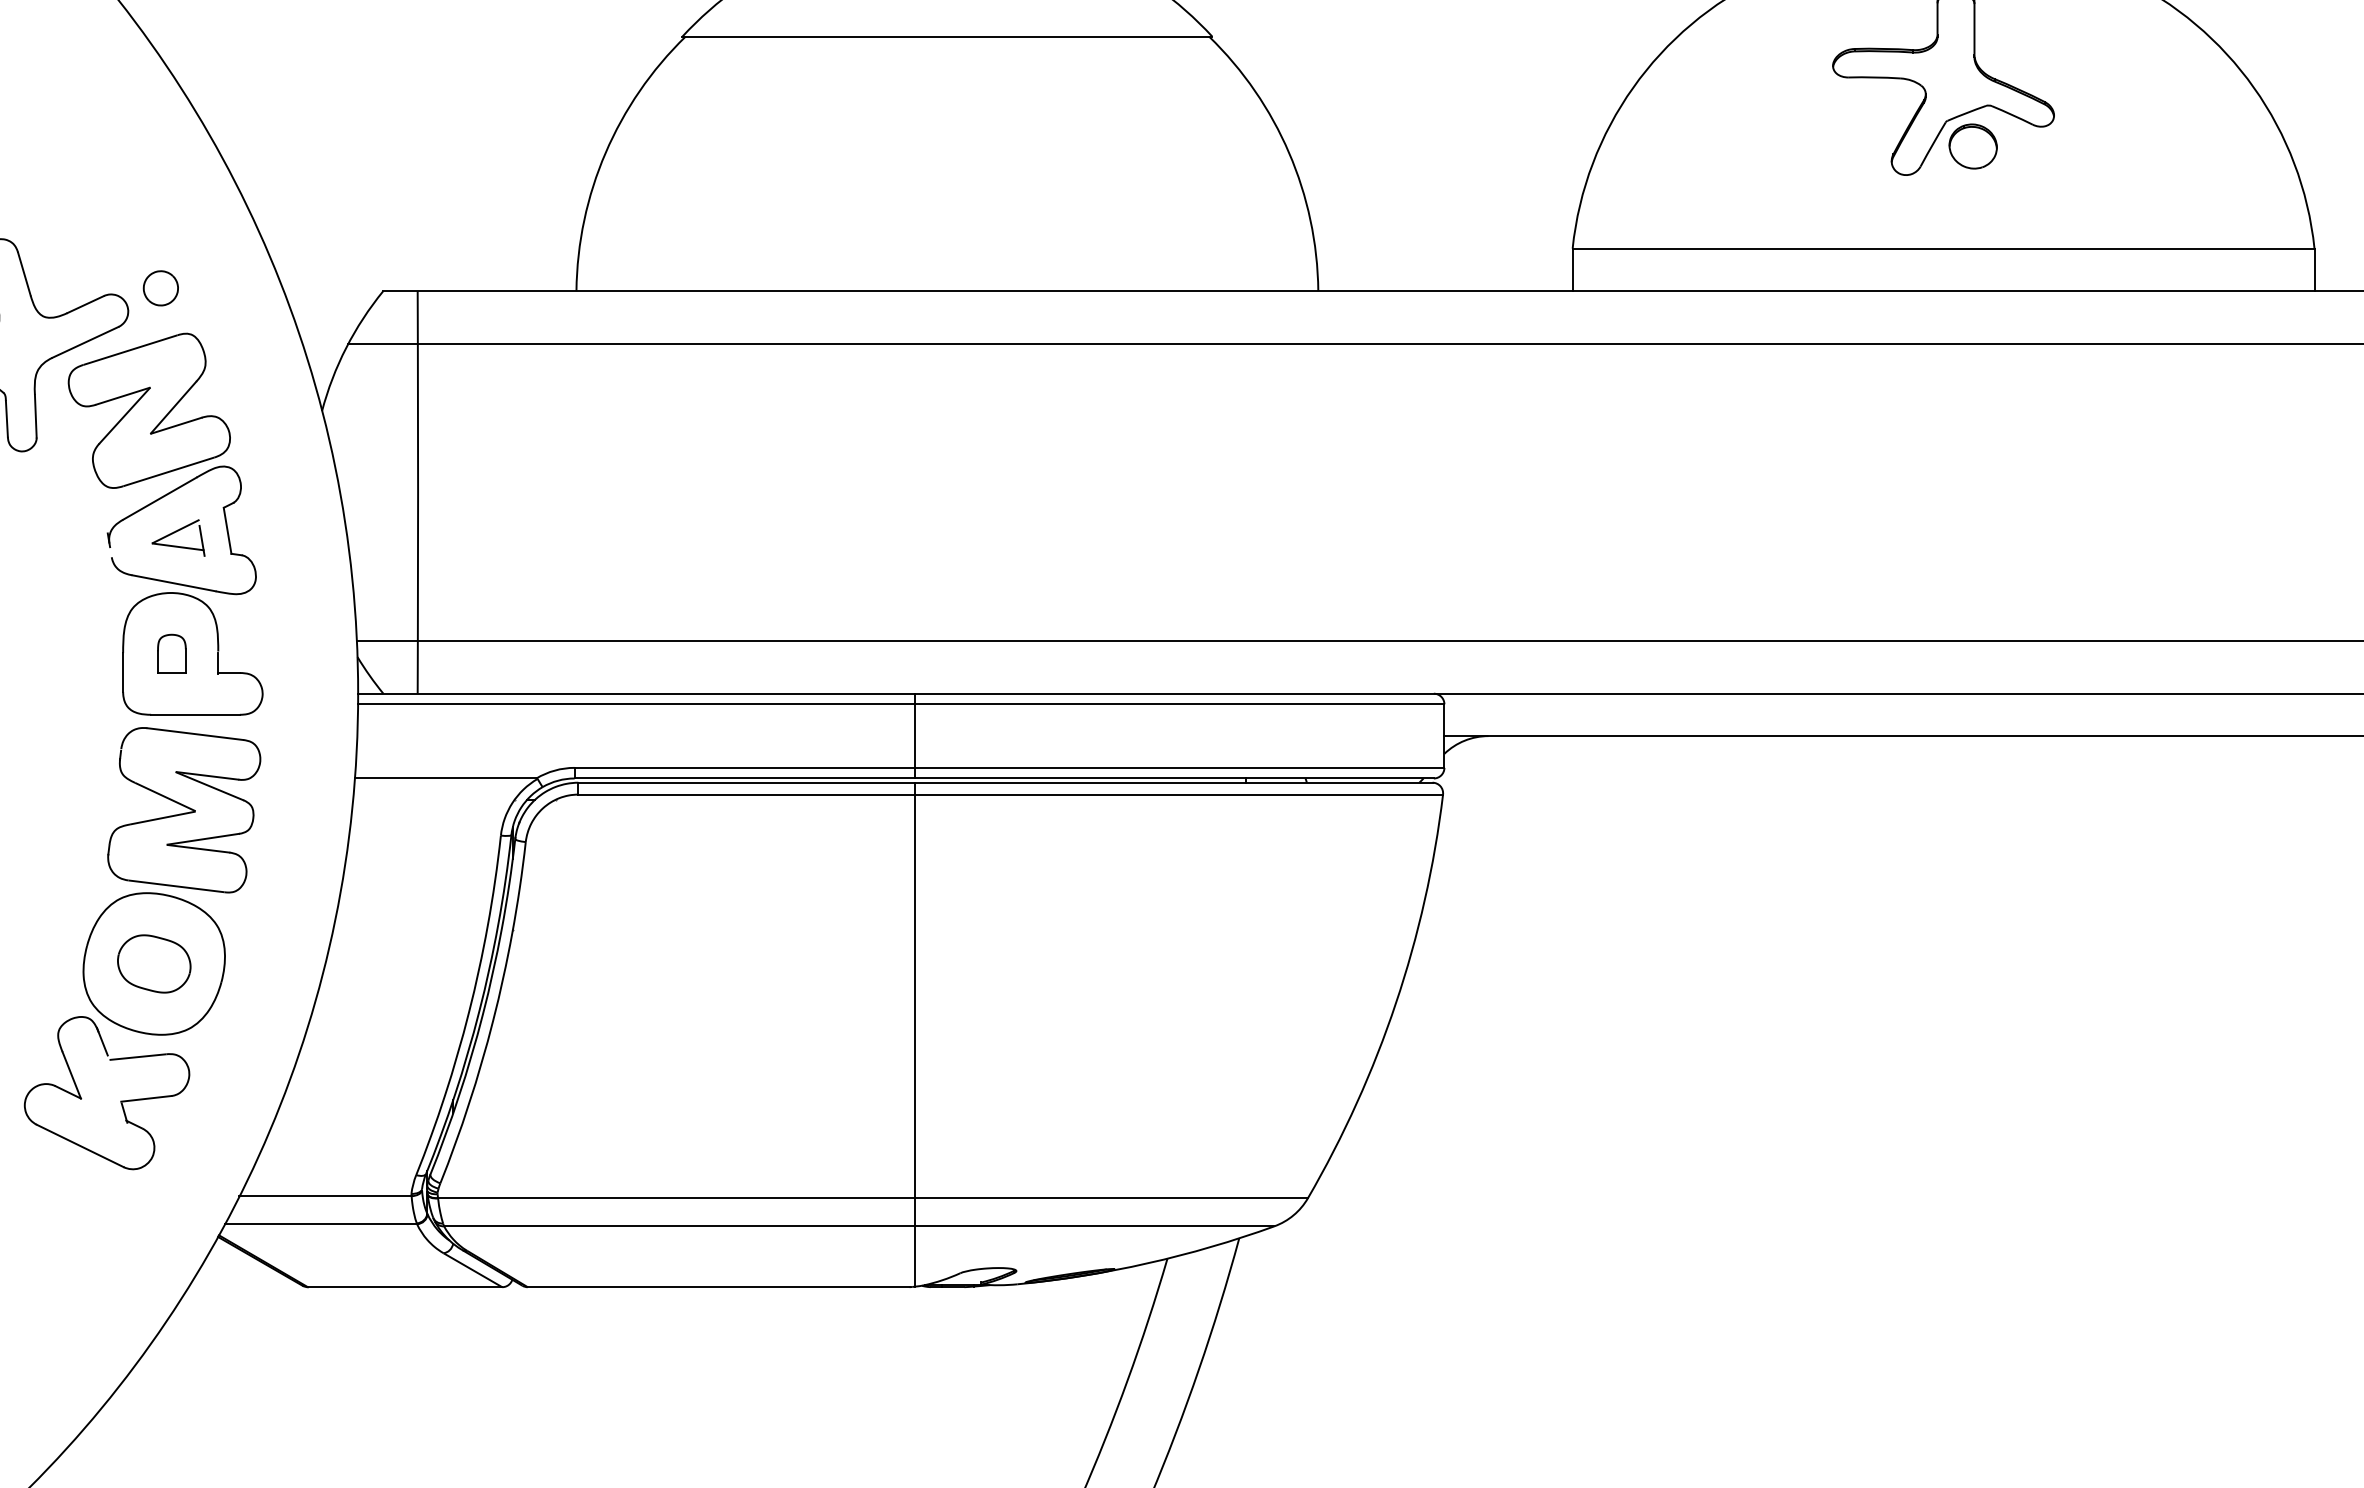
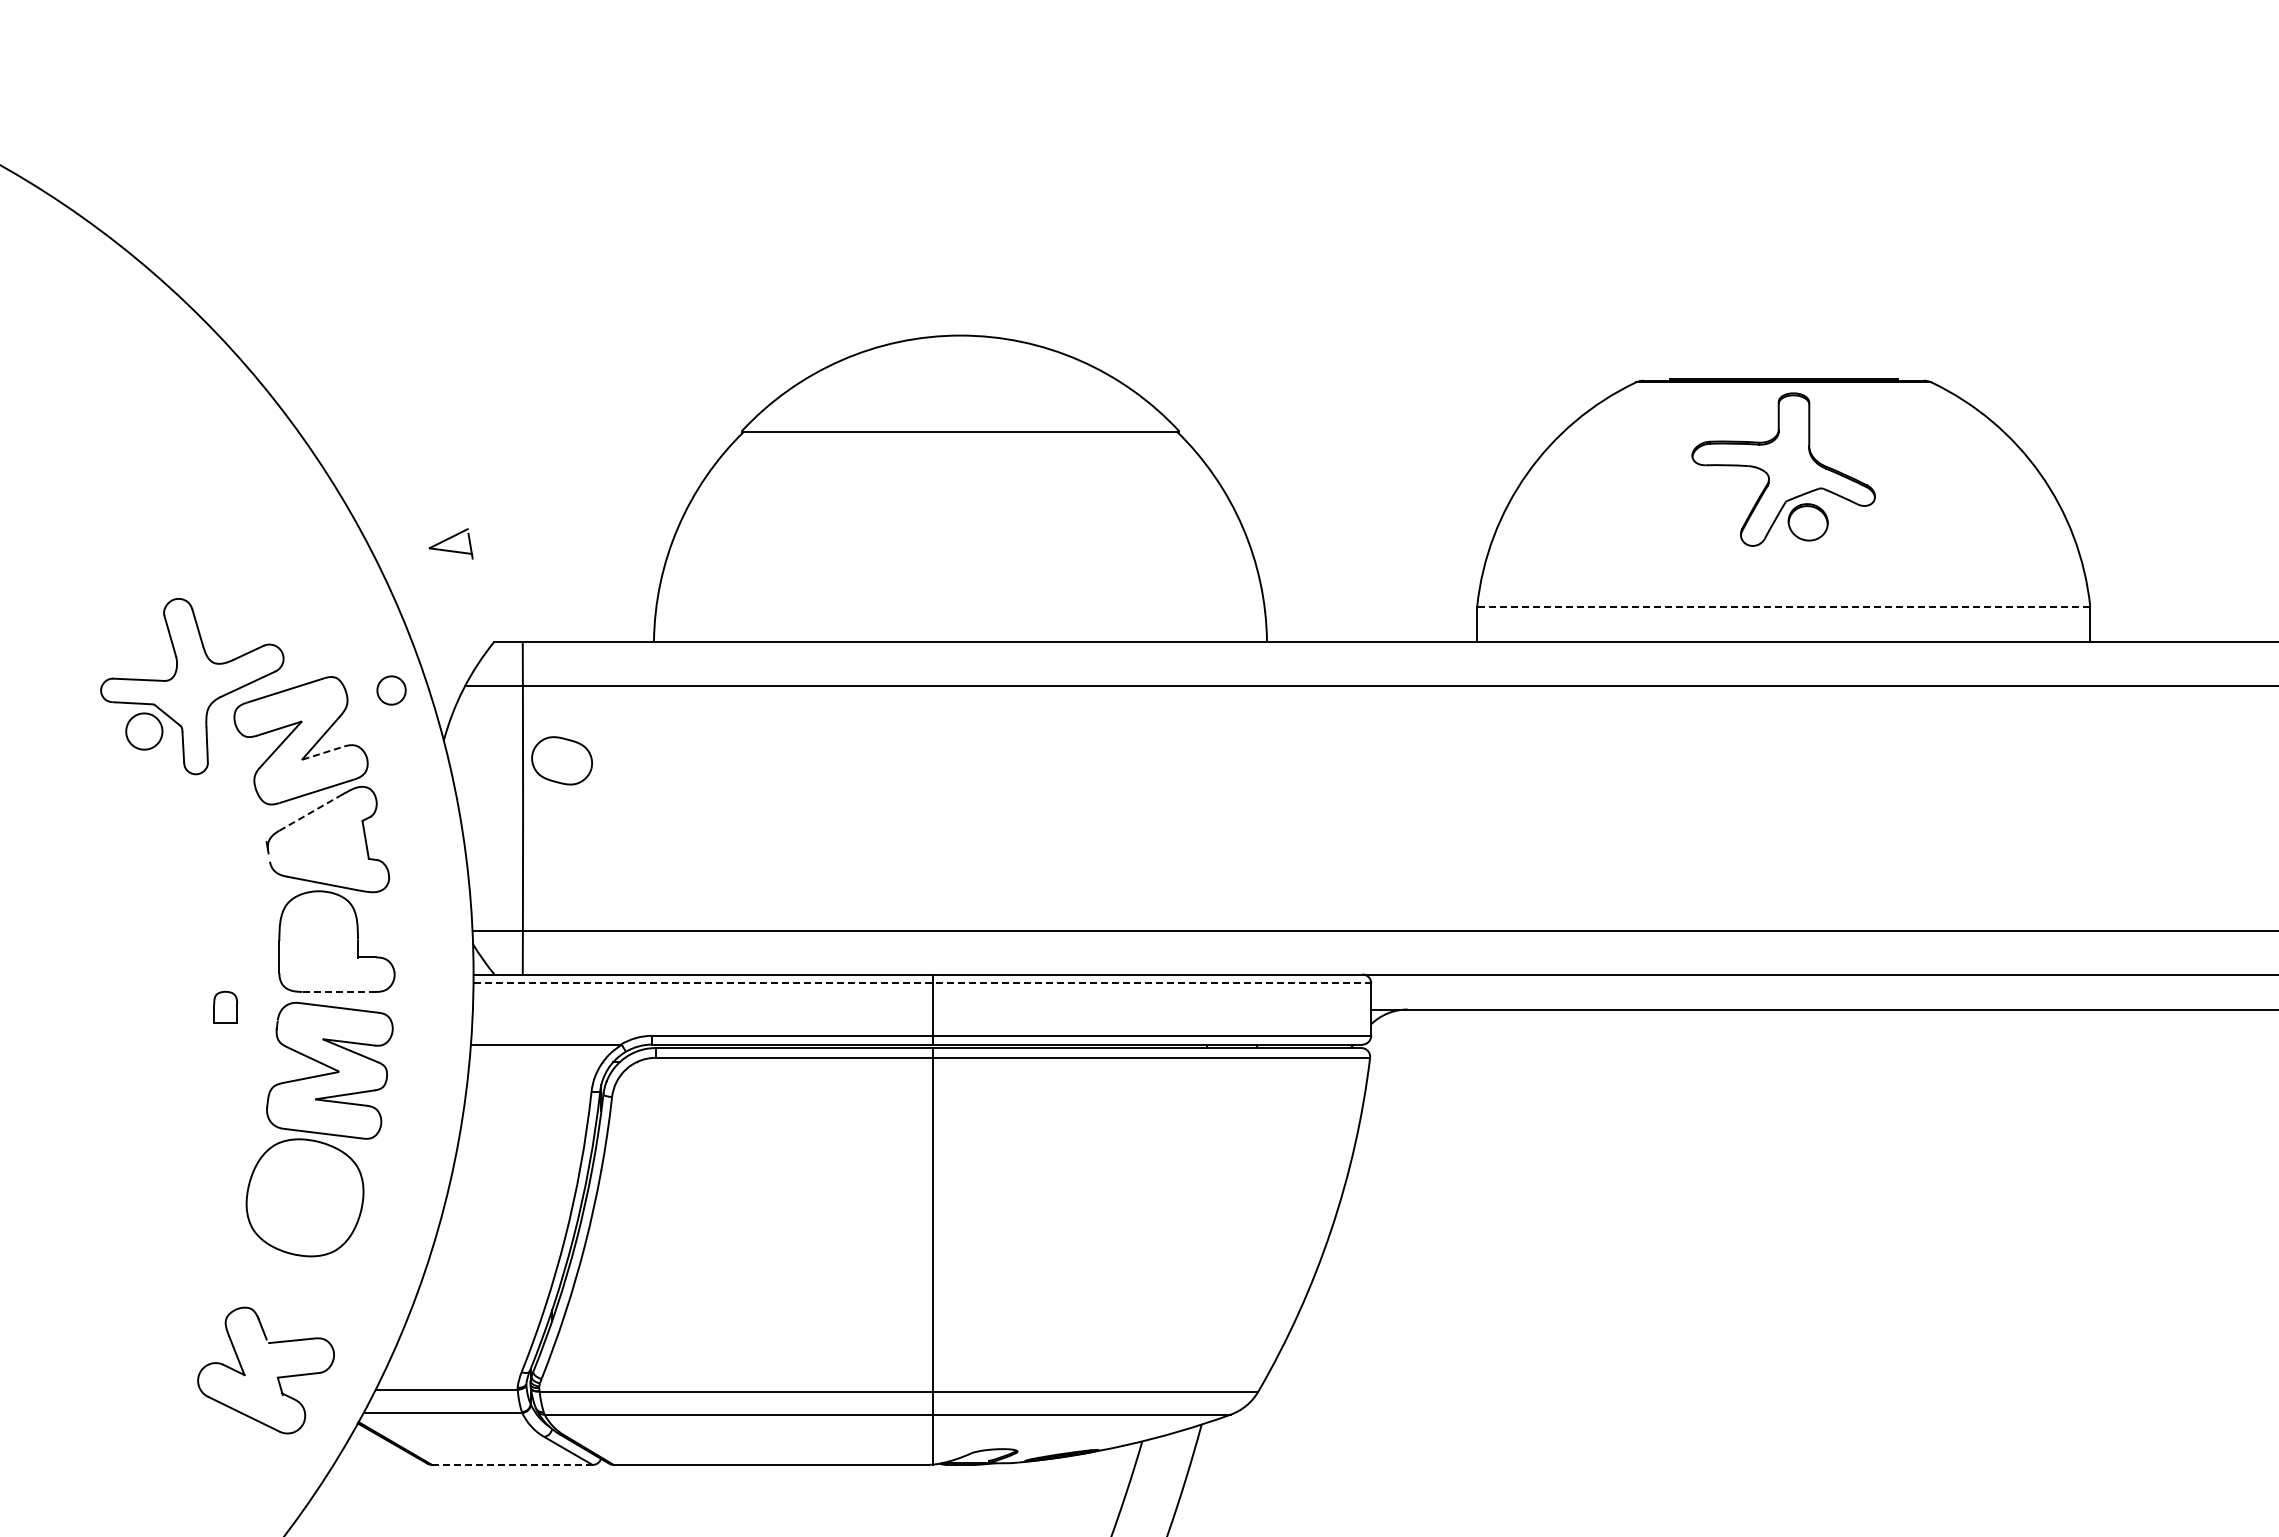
line: (1943, 248) -> (1783, 606), solid -> dashed
part: (160, 288) -> (391, 690), moved
line: (176, 426) -> (323, 753), solid -> dashed
line: (160, 498) -> (310, 813), solid -> dashed
part: (177, 537) -> (450, 543), moved
part: (171, 652) -> (225, 1006), moved
line: (901, 704) -> (922, 983), solid -> dashed
line: (195, 714) -> (339, 991), solid -> dashed
part: (153, 963) -> (561, 760), moved
part: (119, 1101) -> (276, 1377), moved
line: (404, 1286) -> (511, 1464), solid -> dashed

